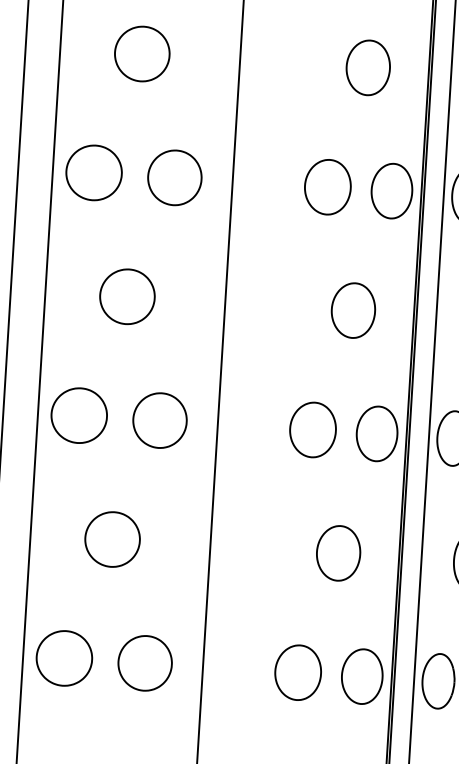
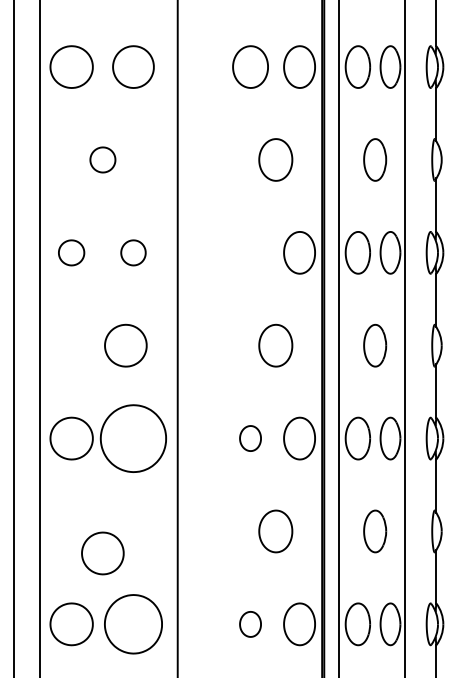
part: (141, 53) -> (102, 159), size x0.6
part: (93, 172) -> (71, 252), size x0.6
part: (174, 177) -> (133, 252), size x0.6
part: (327, 186) -> (250, 252), removed
part: (126, 296) -> (125, 345), moved
part: (160, 420) -> (133, 438), size x1.6
part: (312, 429) -> (250, 438), size x0.6
part: (112, 539) -> (102, 553), moved
part: (145, 663) -> (133, 624), size x1.4
part: (298, 672) -> (250, 624), size x0.6

